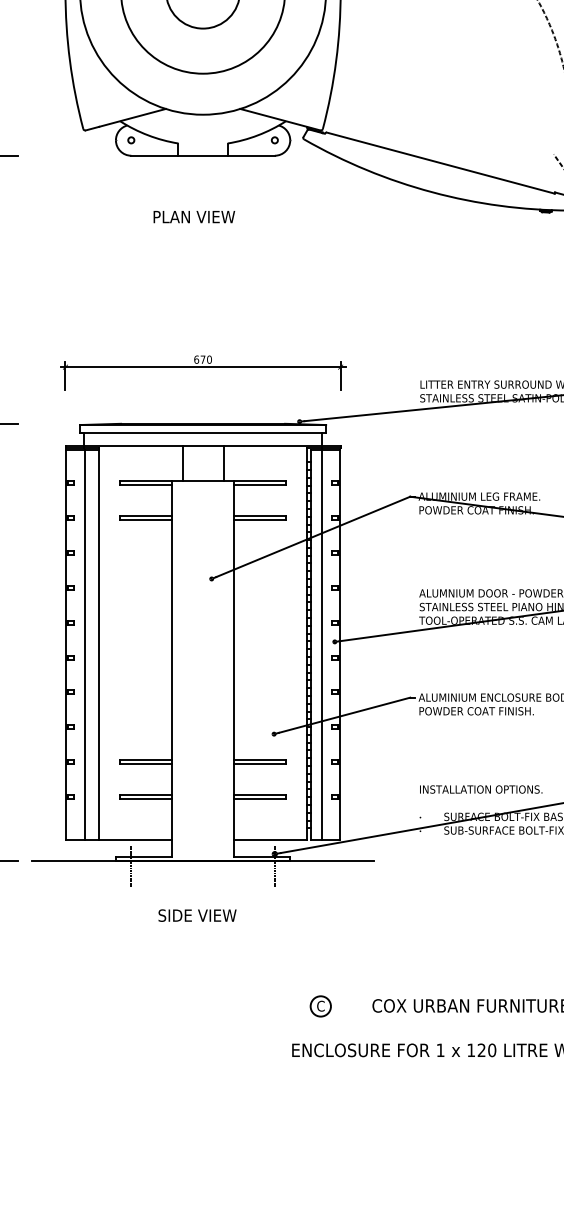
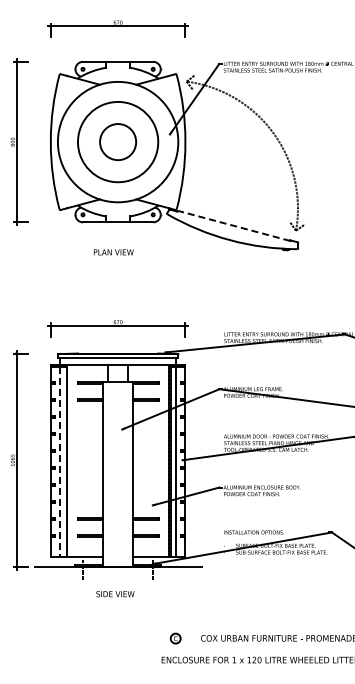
line: (440, 162) -> (234, 225), solid -> dashed
line: (85, 646) -> (60, 462), solid -> dashed

